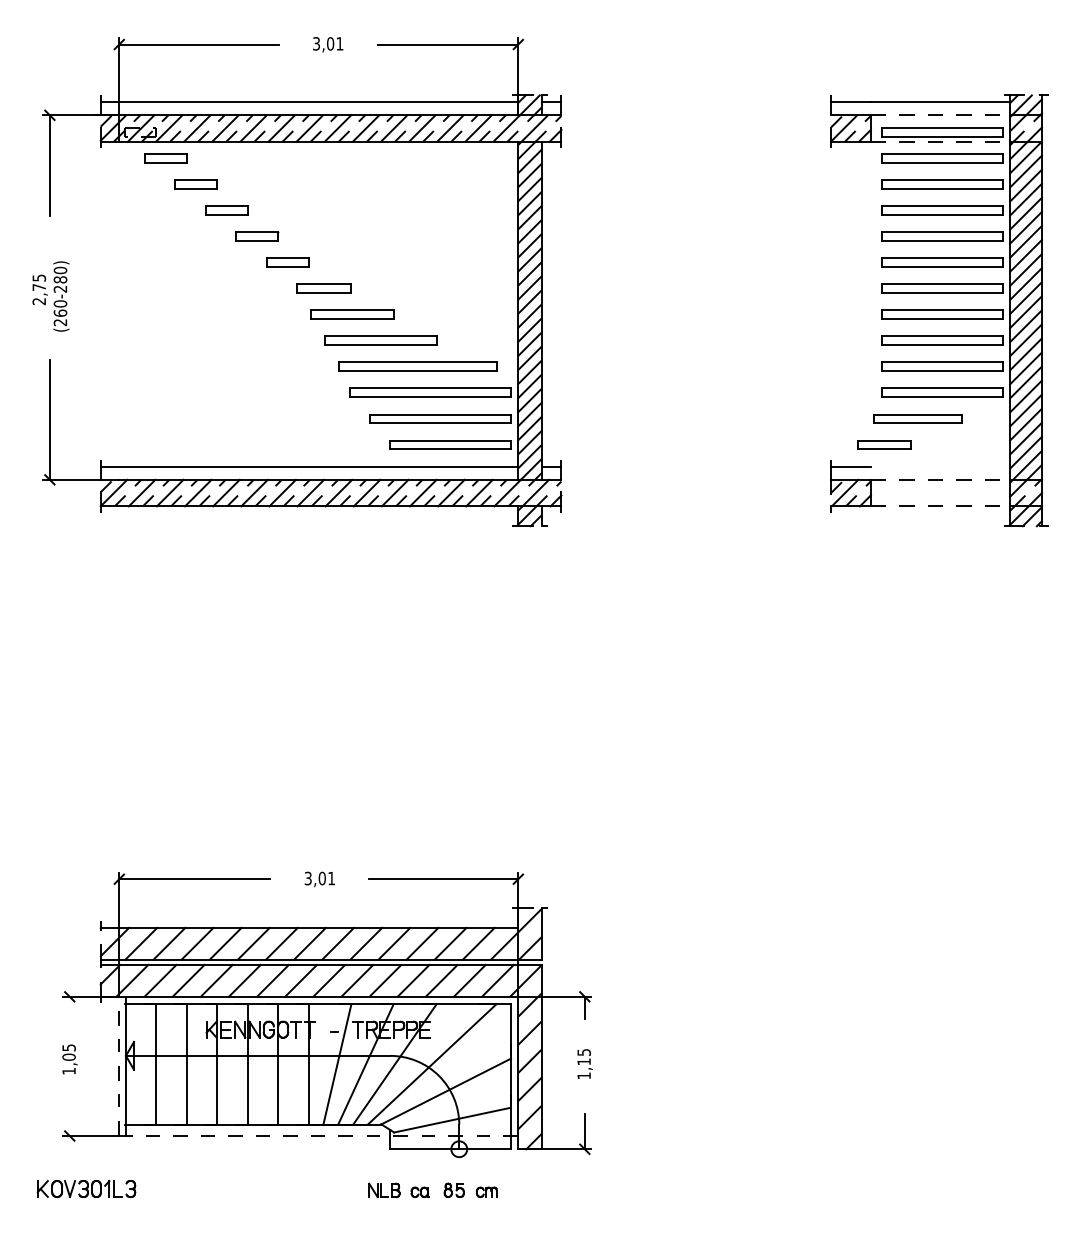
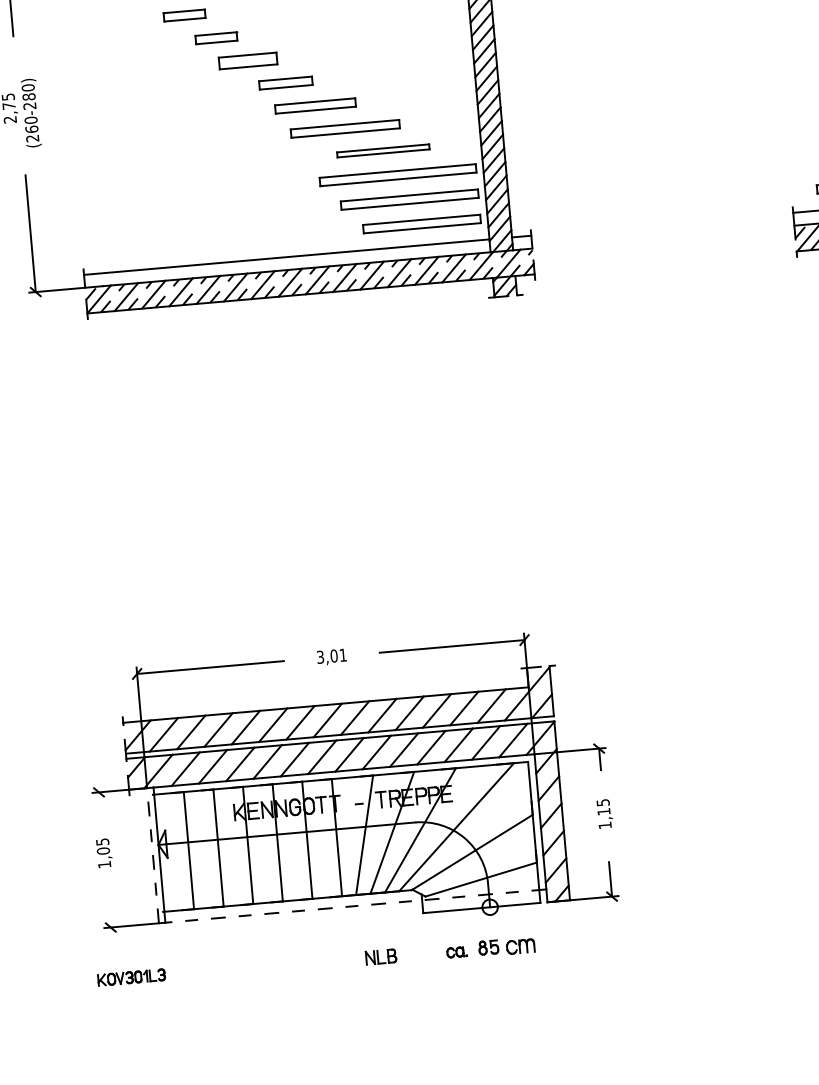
part: (287, 262) -> (248, 60), size x1.4
part: (417, 366) -> (383, 150), size x0.6
part: (86, 1188) -> (131, 977), size x0.7
part: (384, 1189) -> (381, 956), moved
part: (486, 1192) -> (520, 946), size x1.4

